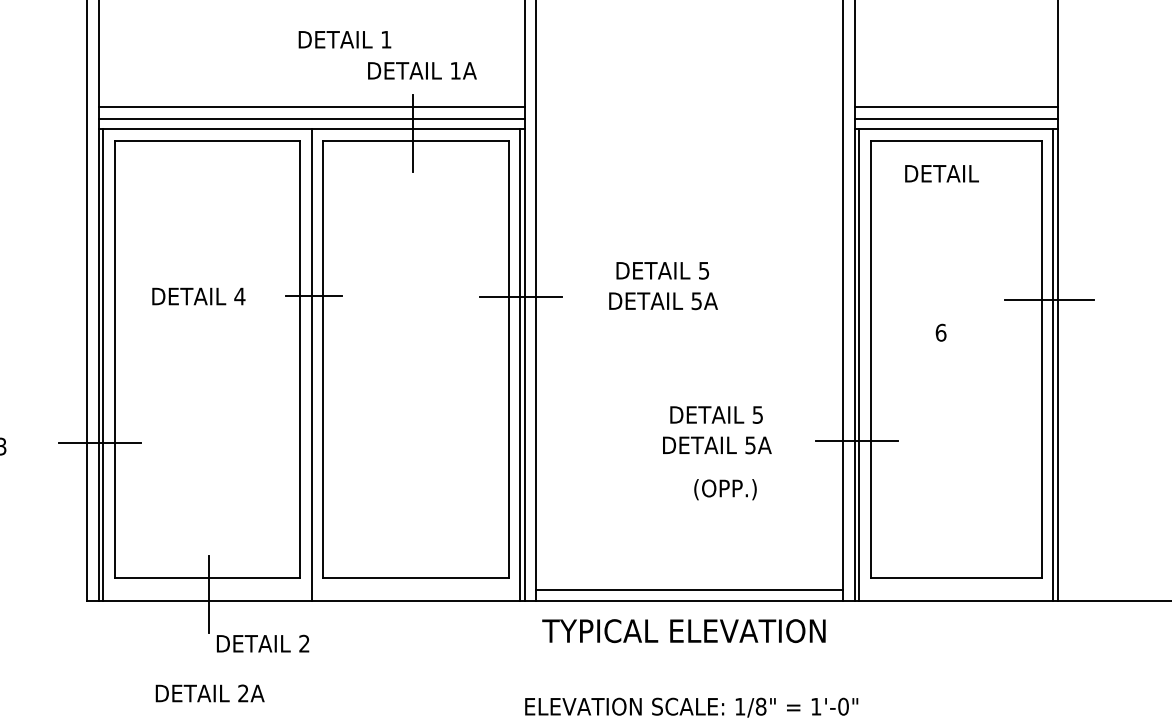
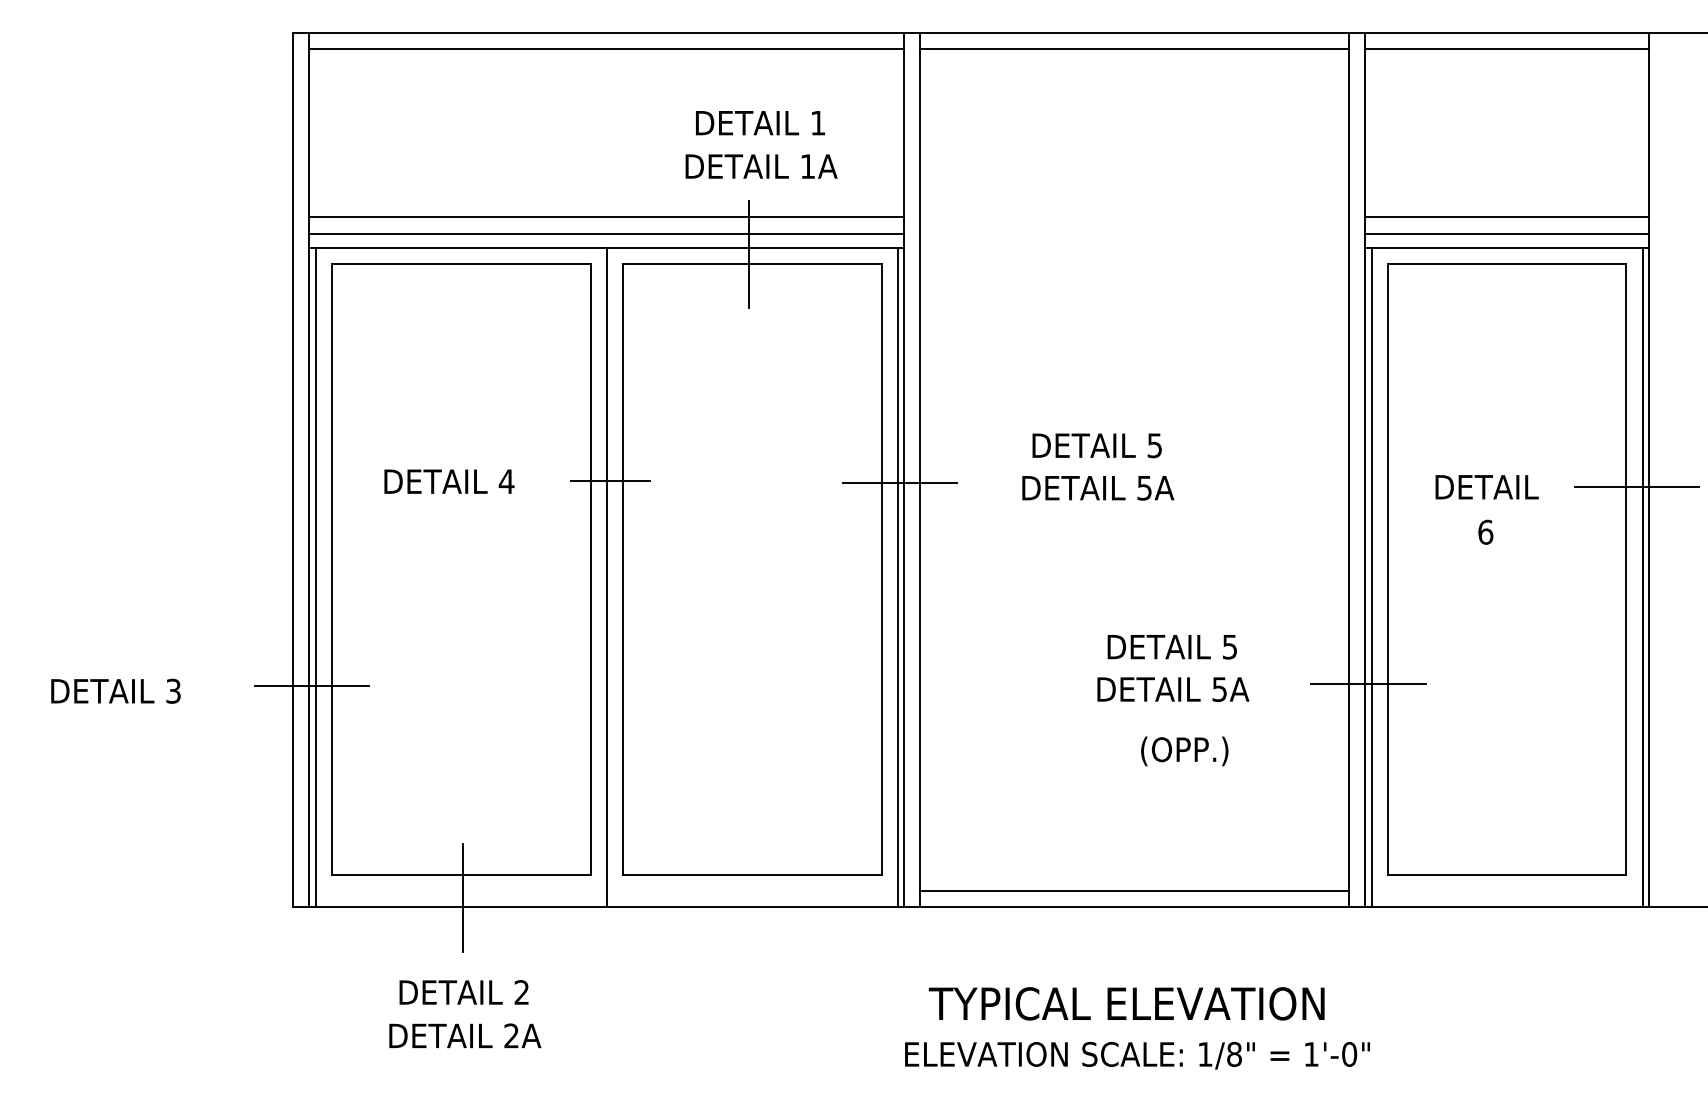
text: (345, 40) -> (760, 123), moved
text: (941, 173) -> (1486, 487), moved
text: (683, 630) -> (1126, 1003), moved
text: (262, 643) -> (463, 992), moved

